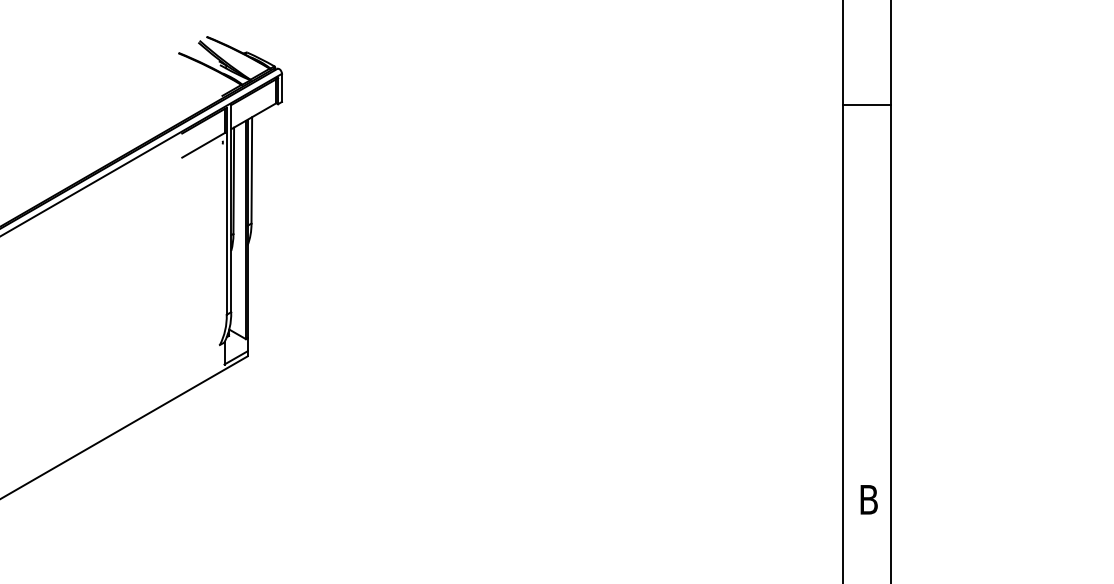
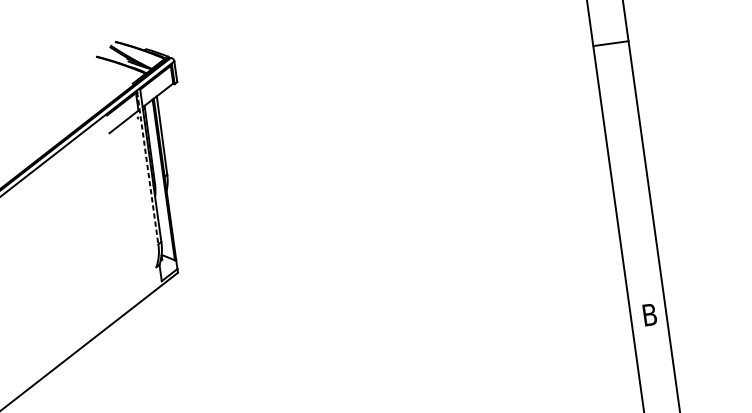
line: (867, 104) -> (611, 43), moved
line: (226, 211) -> (147, 168), solid -> dashed

